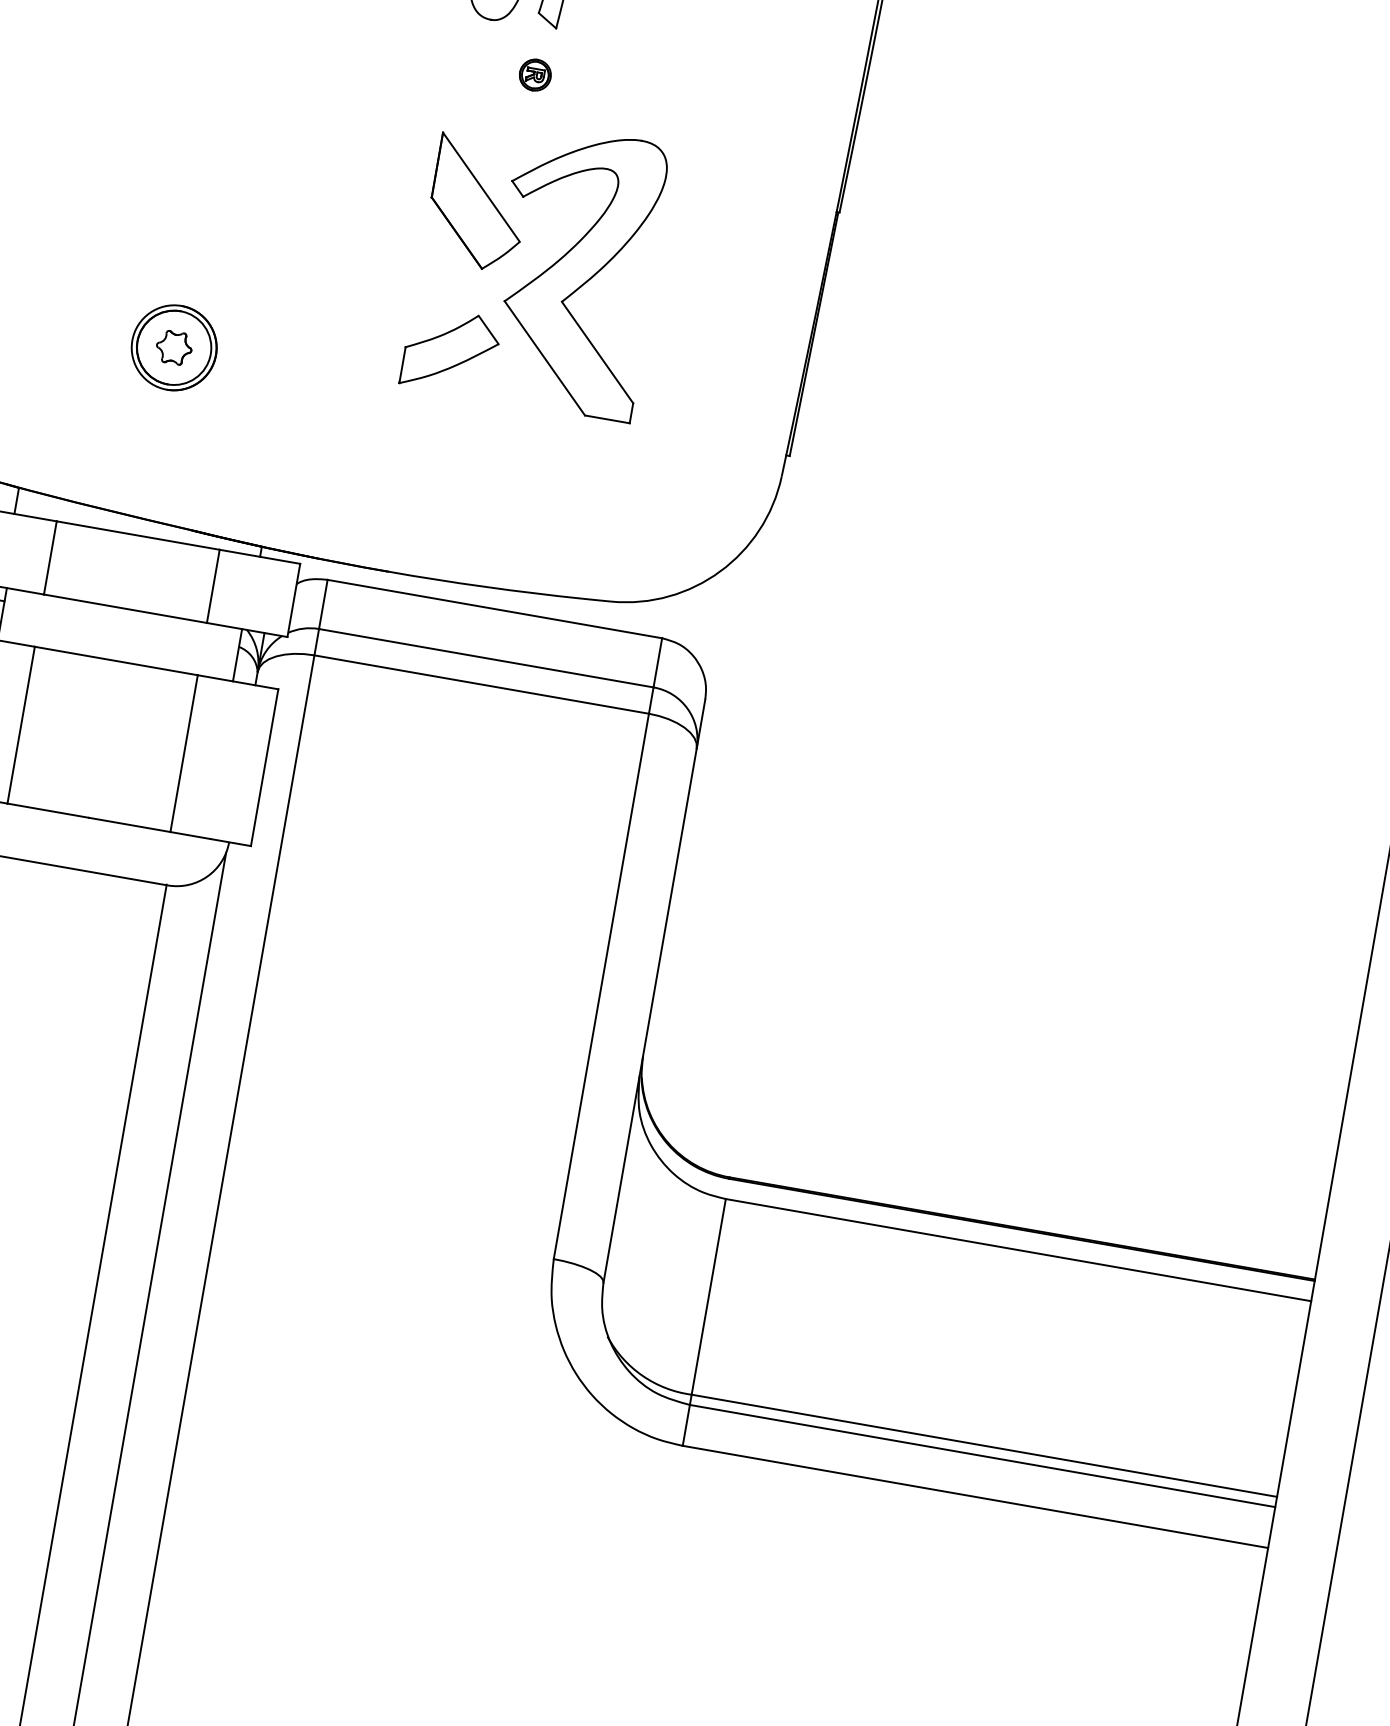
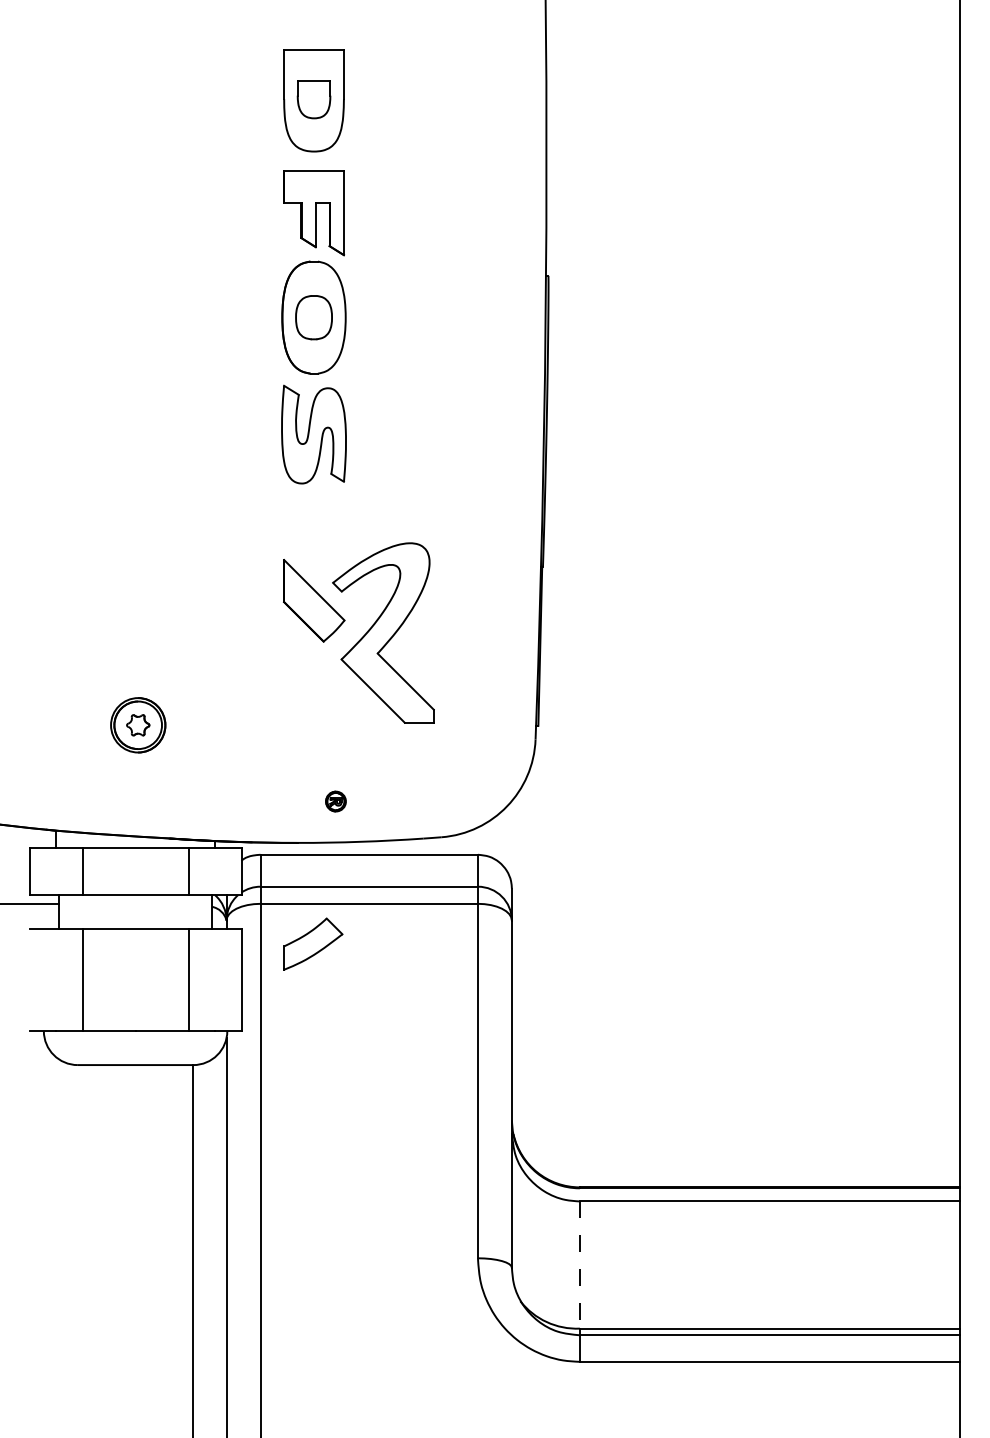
part: (534, 74) -> (335, 801), moved
part: (451, 350) -> (313, 943), moved
line: (708, 1297) -> (579, 1265), solid -> dashed

